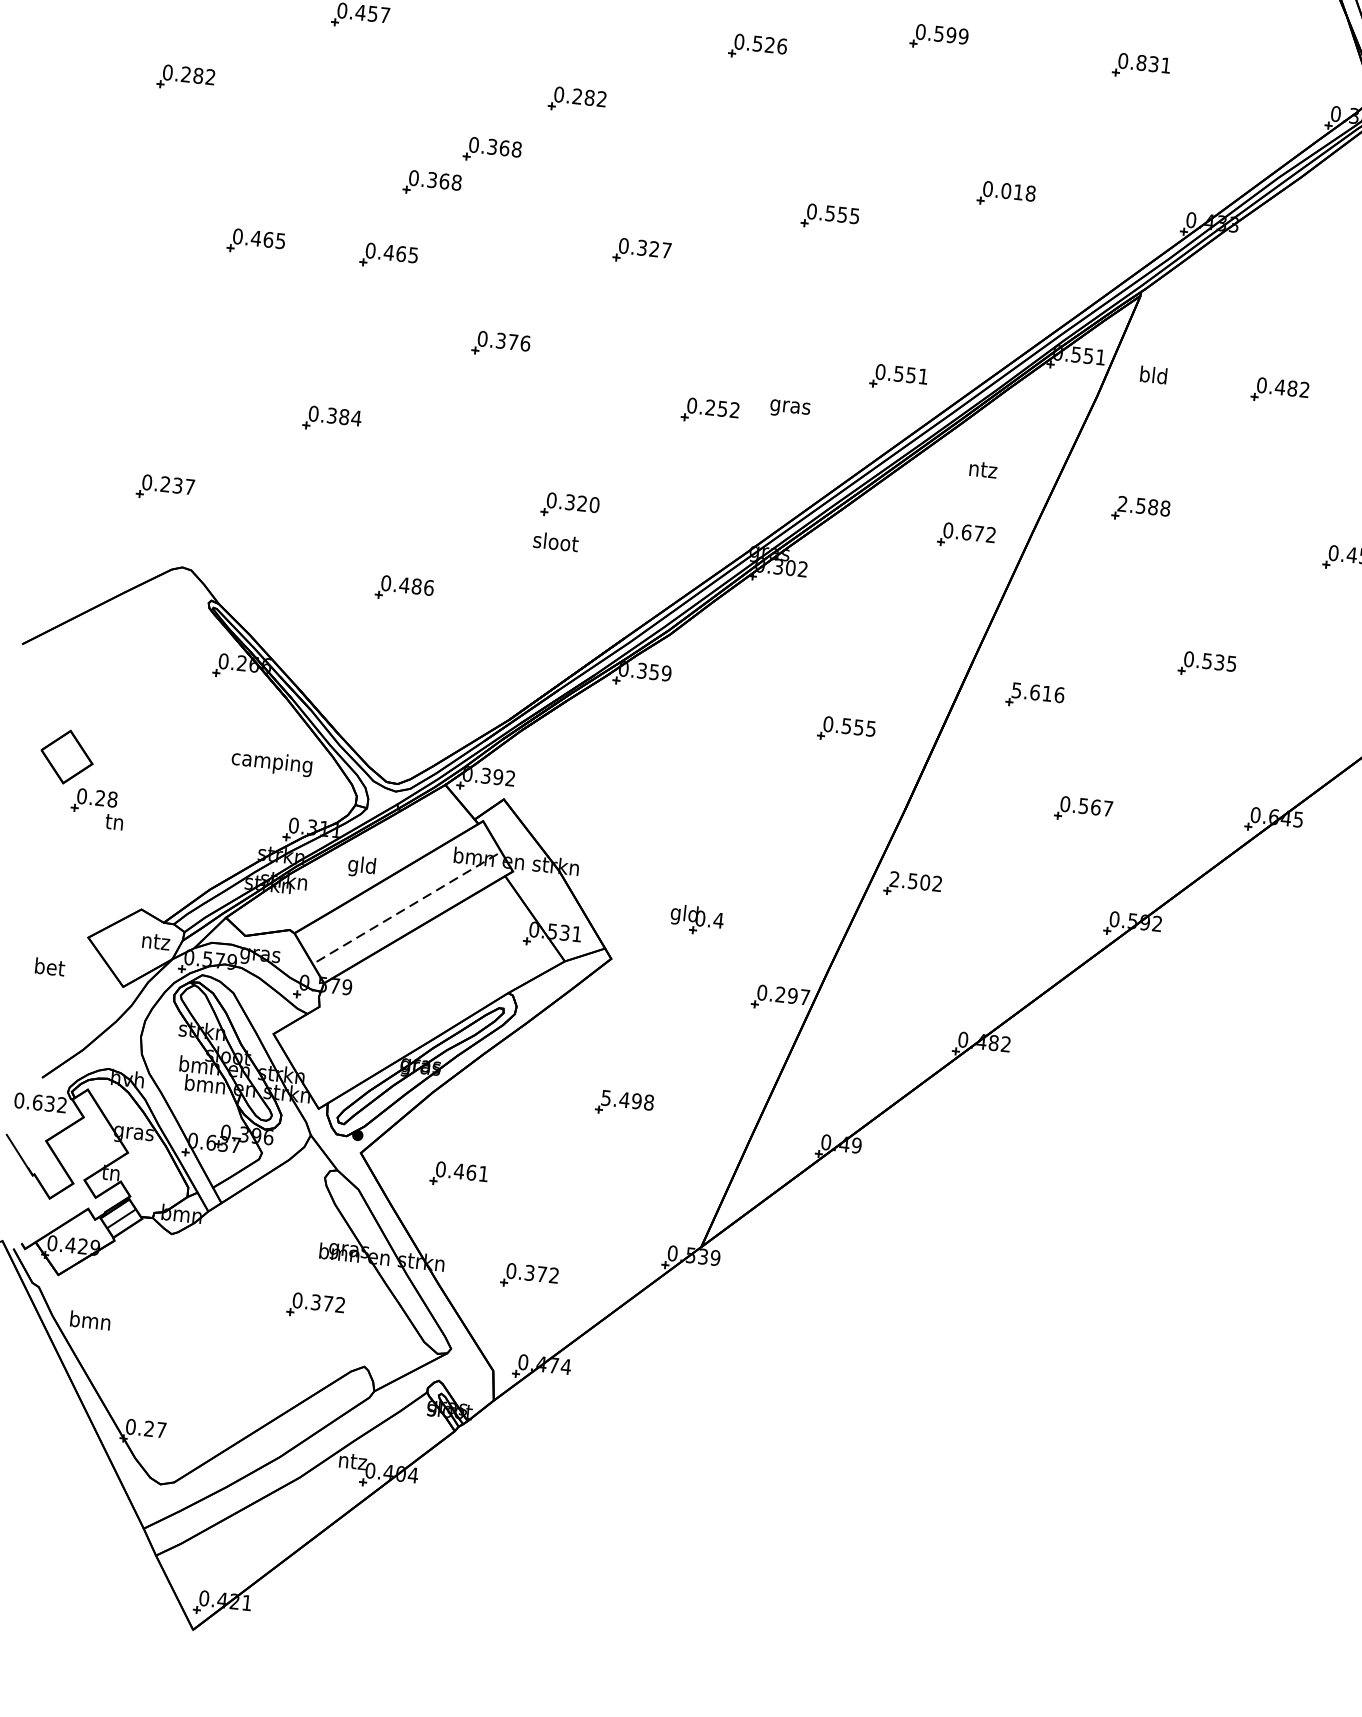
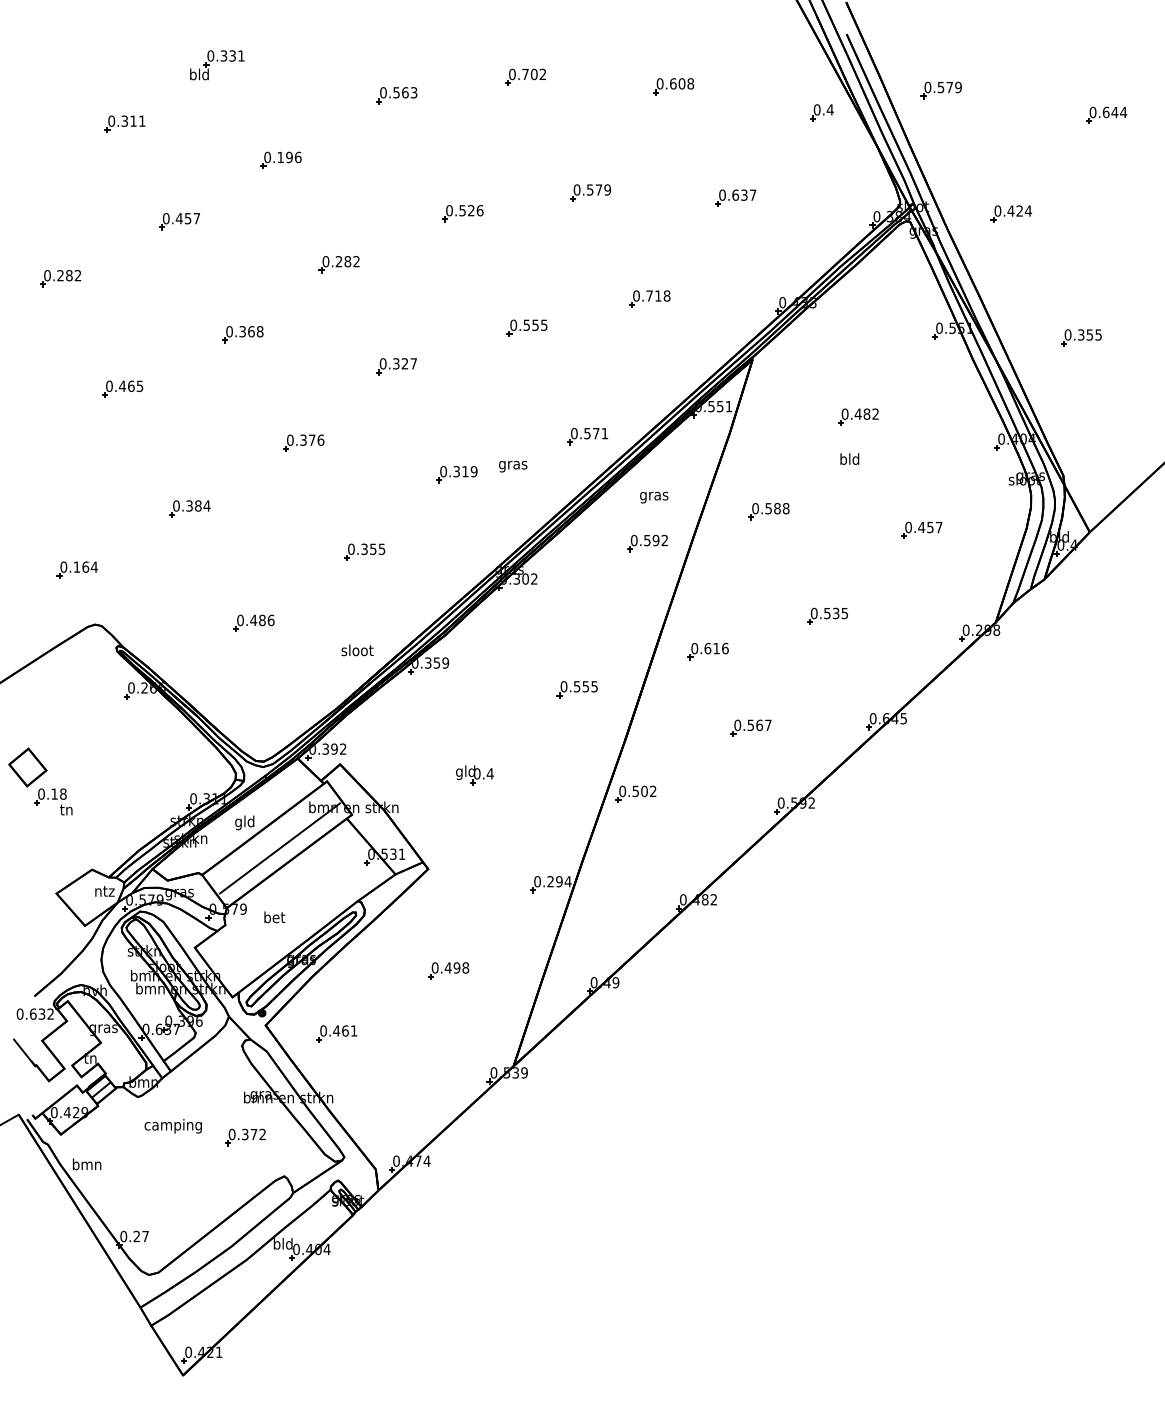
text: (950, 34) -> (598, 189), 0.599 -> 0.579
text: (1154, 63) -> (744, 194), 0.831 -> 0.637
part: (491, 150) -> (282, 306), removed
text: (1006, 190) -> (649, 295), 0.018 -> 0.718
part: (388, 255) -> (217, 388), removed
text: (1153, 374) -> (849, 458), moved
text: (911, 375) -> (596, 433), 0.551 -> 0.571
text: (722, 408) -> (465, 471), 0.252 -> 0.319
text: (983, 471) -> (654, 496), ntz -> gras
text: (177, 484) -> (85, 566), 0.237 -> 0.164
text: (1122, 503) -> (755, 508), 2.588 -> 0.588
text: (588, 504) -> (377, 549), 0.320 -> 0.355
text: (972, 532) -> (651, 540), 0.672 -> 0.592
text: (555, 542) -> (357, 650), moved
text: (1016, 690) -> (694, 648), 5.616 -> 0.616
text: (270, 763) -> (172, 1126), moved
text: (100, 797) -> (54, 793), 0.28 -> 0.18
text: (894, 879) -> (622, 791), 2.502 -> 0.502
line: (407, 907) -> (280, 848), dashed -> solid
part: (696, 920) -> (474, 775), moved
text: (49, 967) -> (274, 917), moved
text: (804, 996) -> (567, 881), 0.297 -> 0.294
text: (605, 1097) -> (434, 967), 5.498 -> 0.498
part: (529, 1277) -> (394, 1100), removed
text: (353, 1460) -> (283, 1243), ntz -> bld

